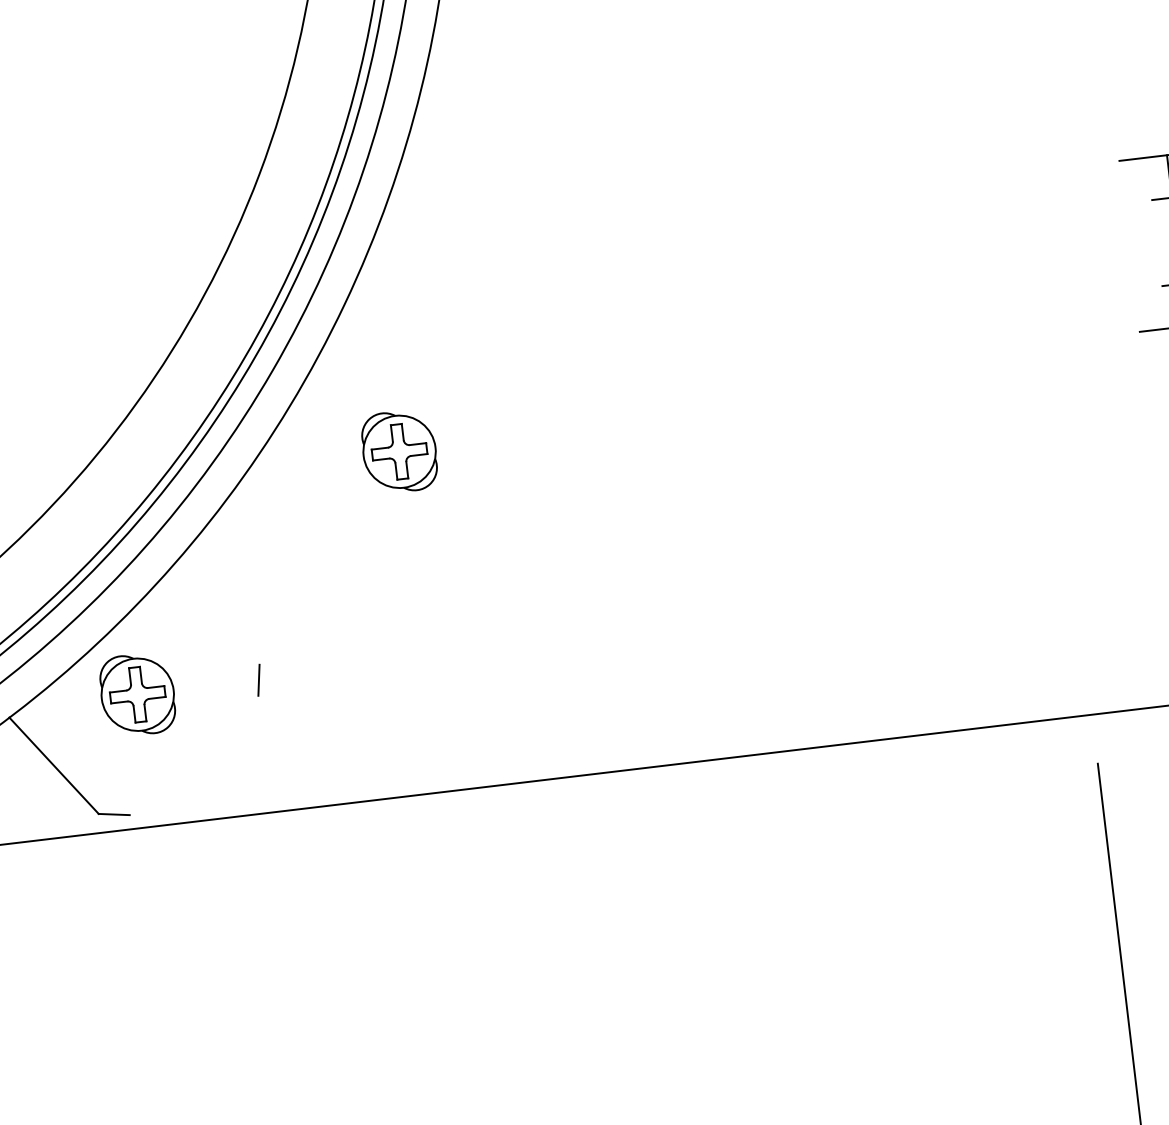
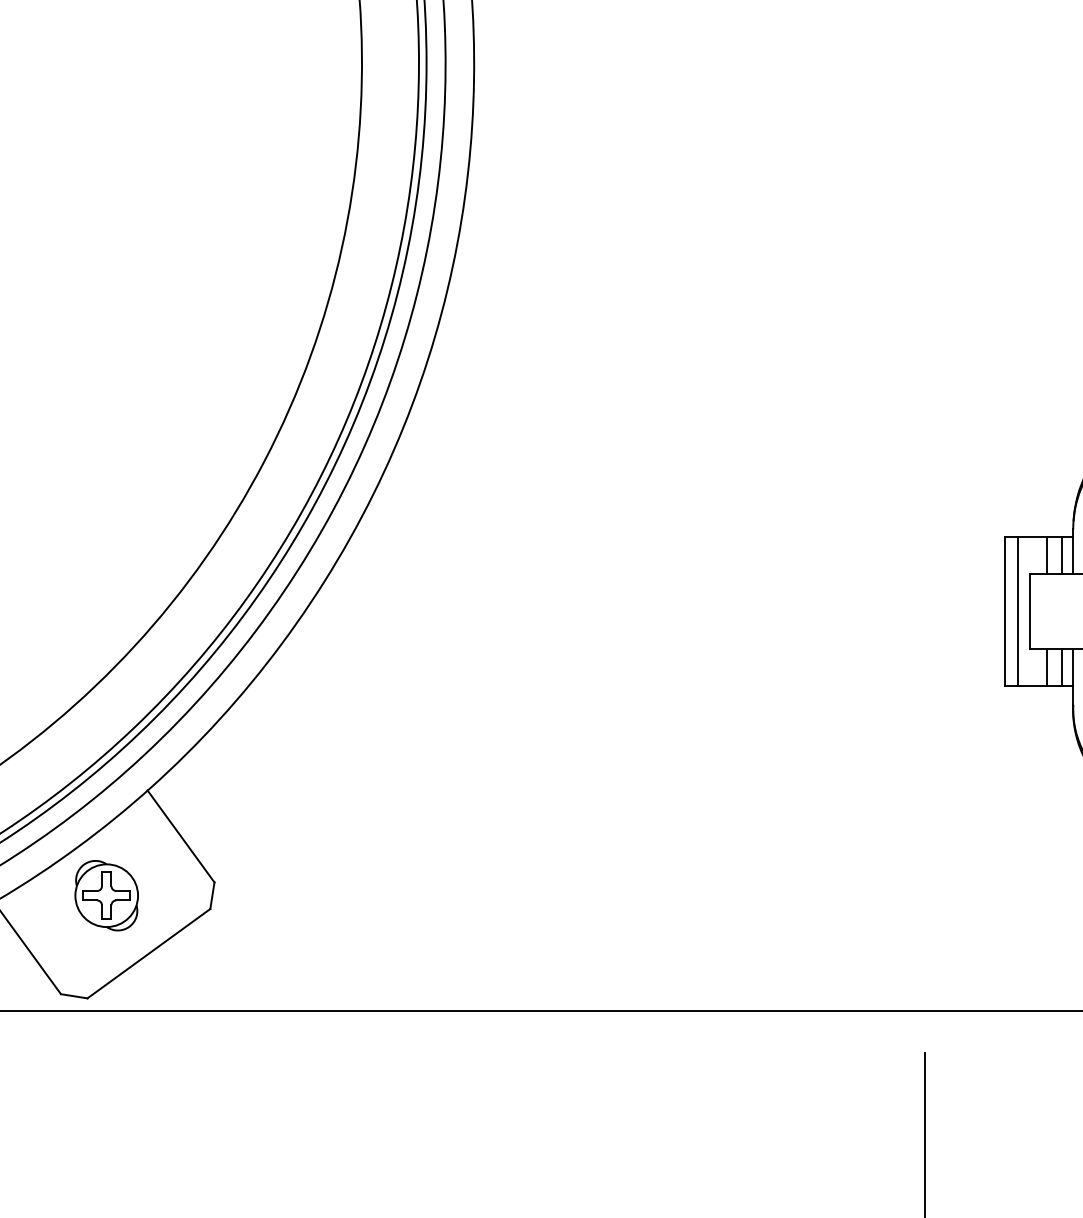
line: (1157, 242) -> (1029, 611), added
line: (1143, 244) -> (1017, 611), added
line: (1129, 245) -> (1005, 611), added
part: (399, 451) -> (356, 713), removed
line: (214, 616) -> (180, 836), added
line: (193, 755) -> (148, 953), added

